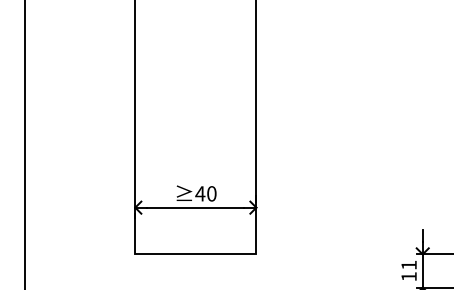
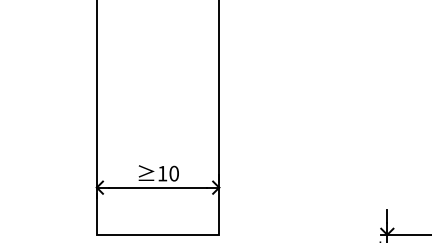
text: (200, 193) -> (162, 173), 40 -> 10

